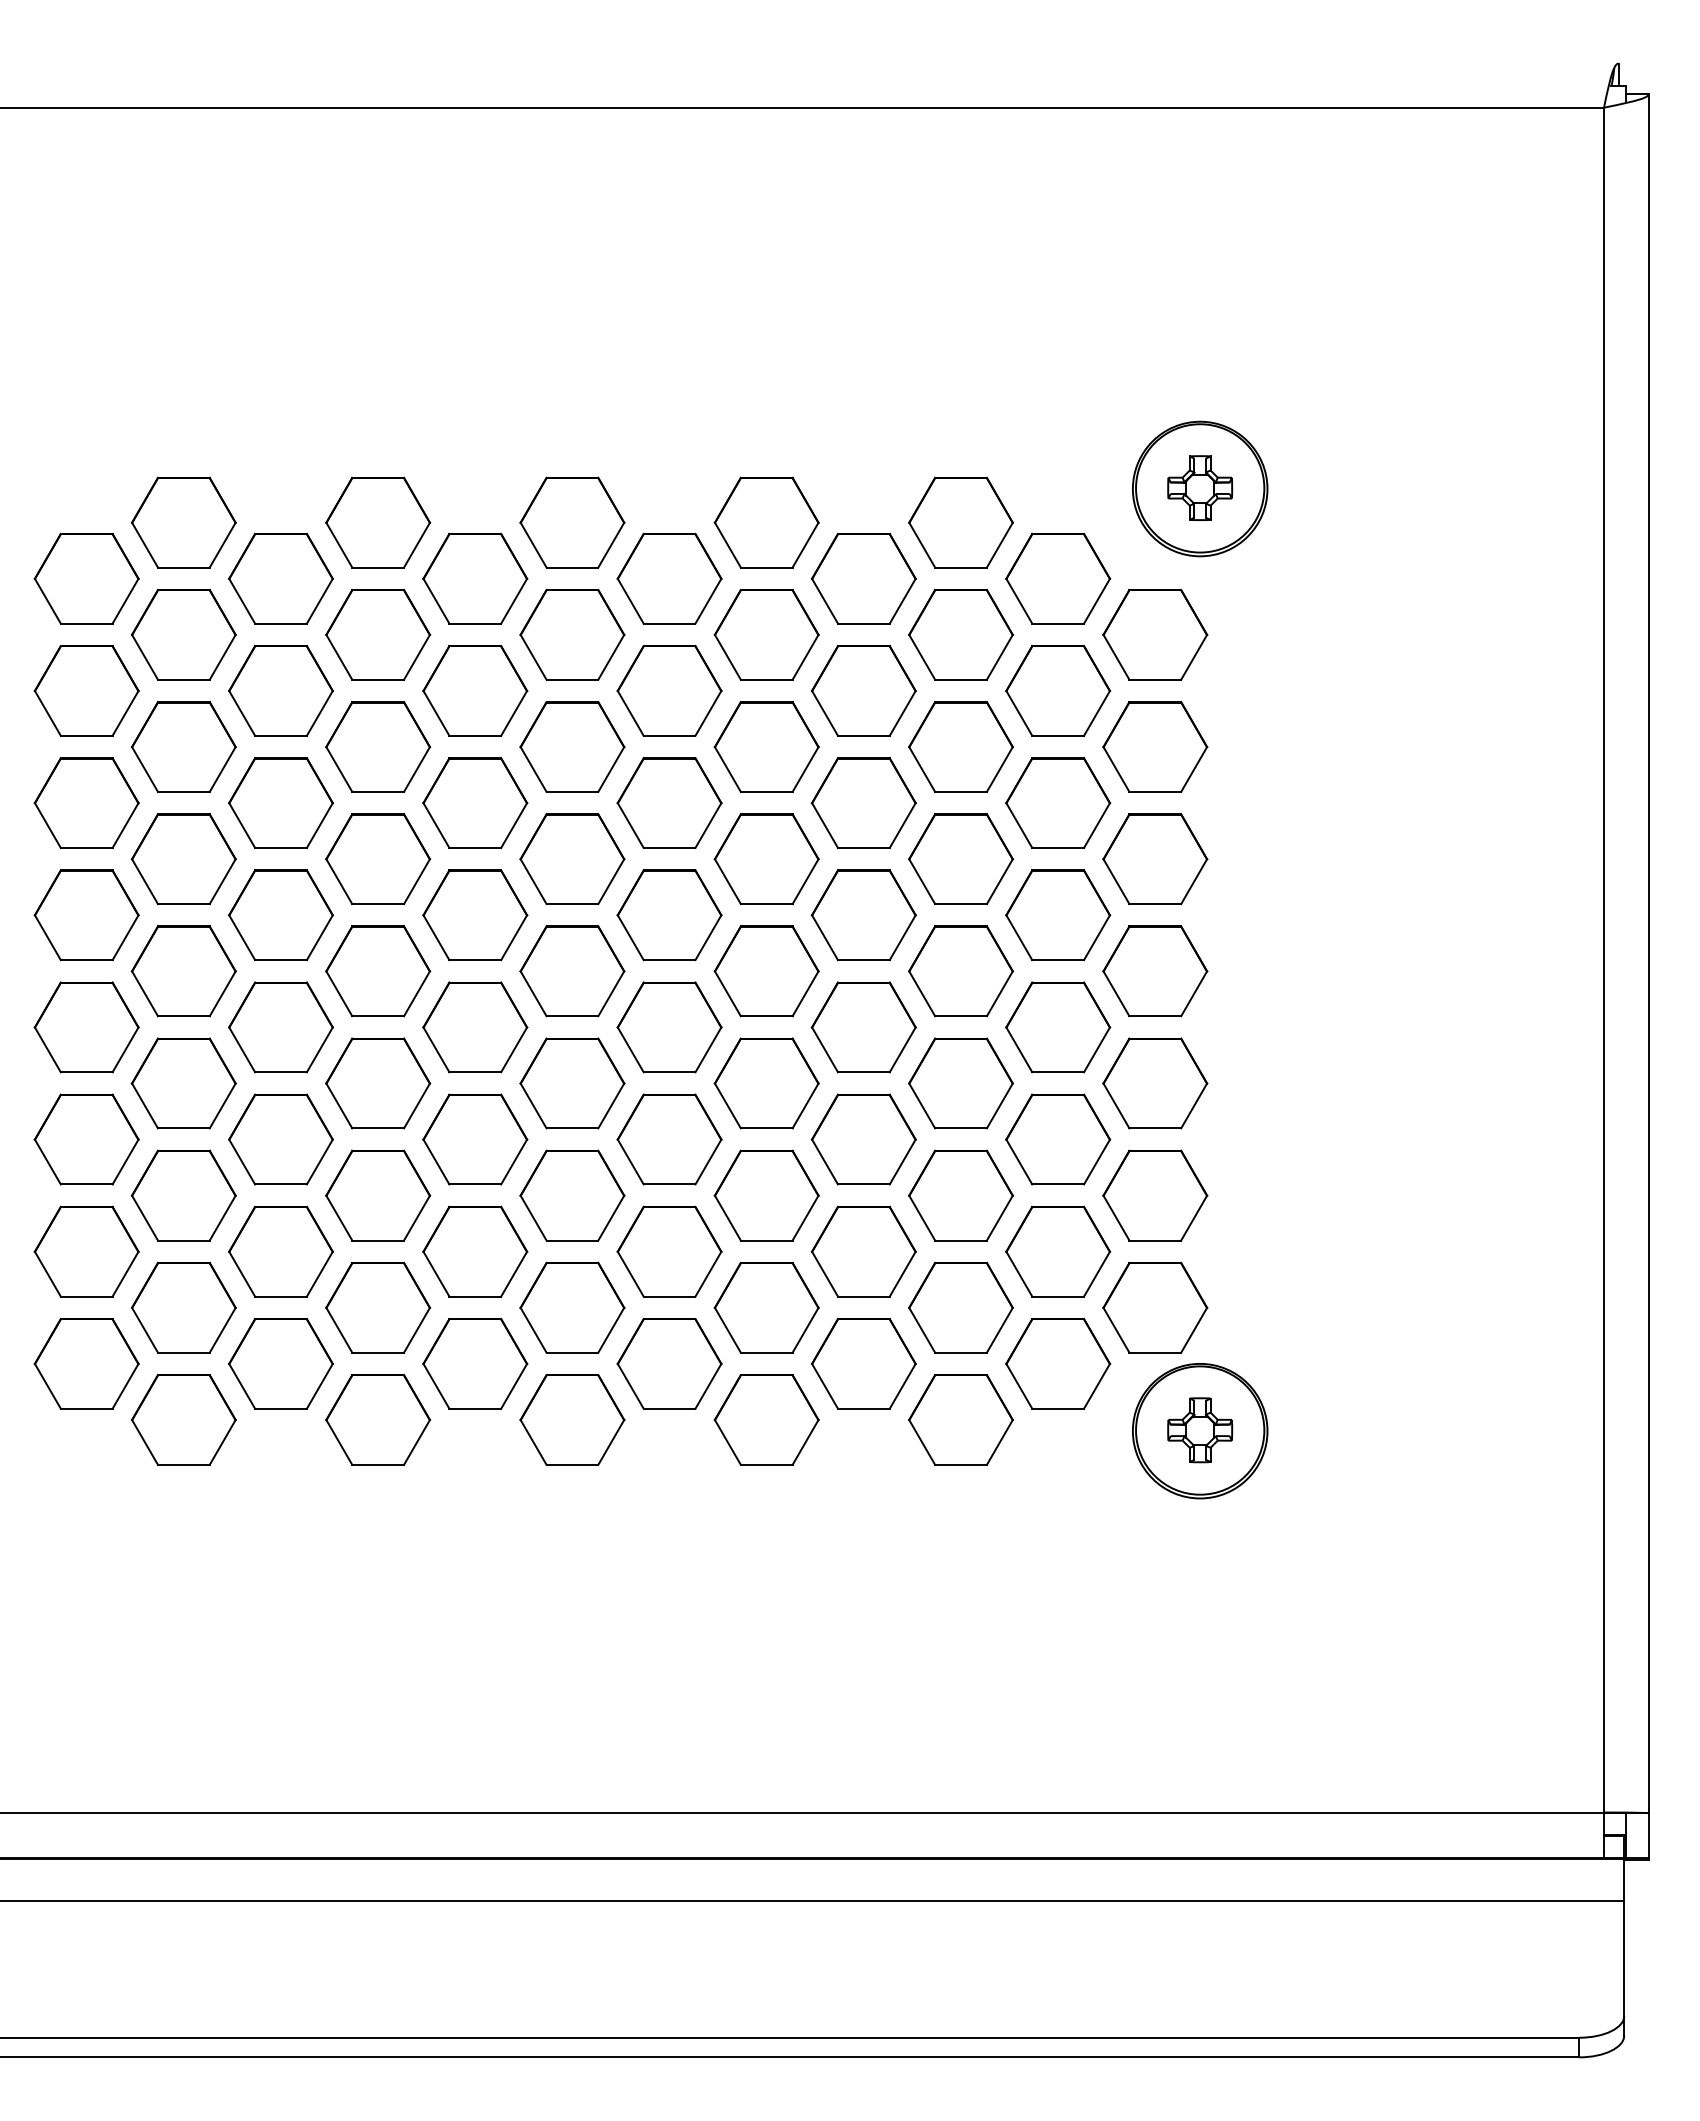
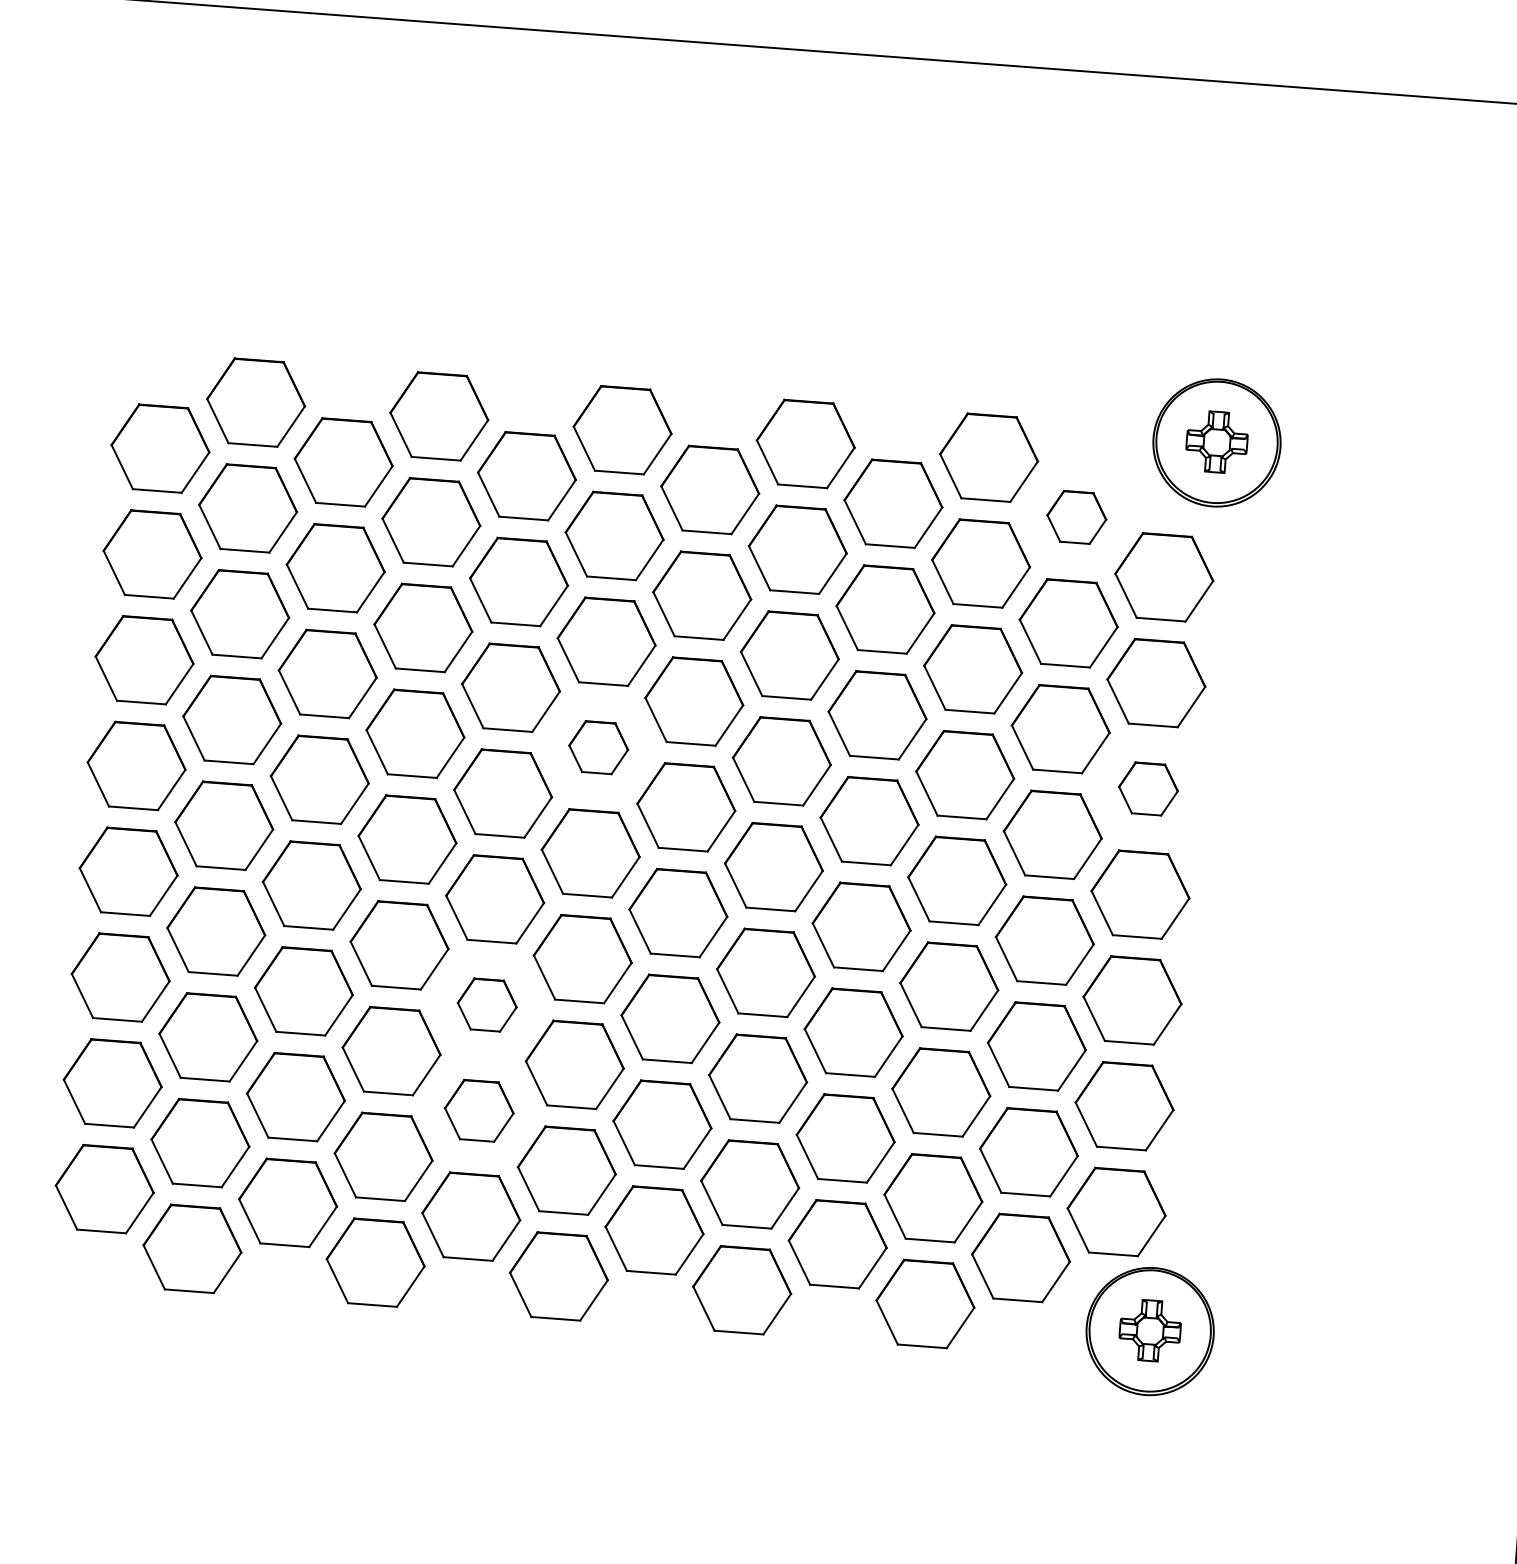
part: (1058, 578) -> (1077, 517), size x0.6
part: (572, 859) -> (598, 747), size x0.6
part: (1155, 859) -> (1148, 789), size x0.6
part: (475, 1139) -> (487, 1005), size x0.6
part: (475, 1251) -> (479, 1110), size x0.7

